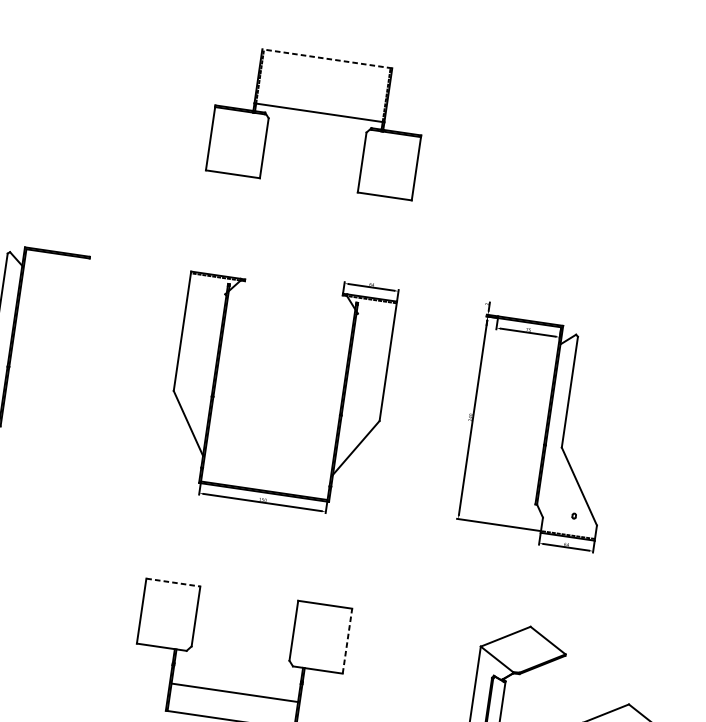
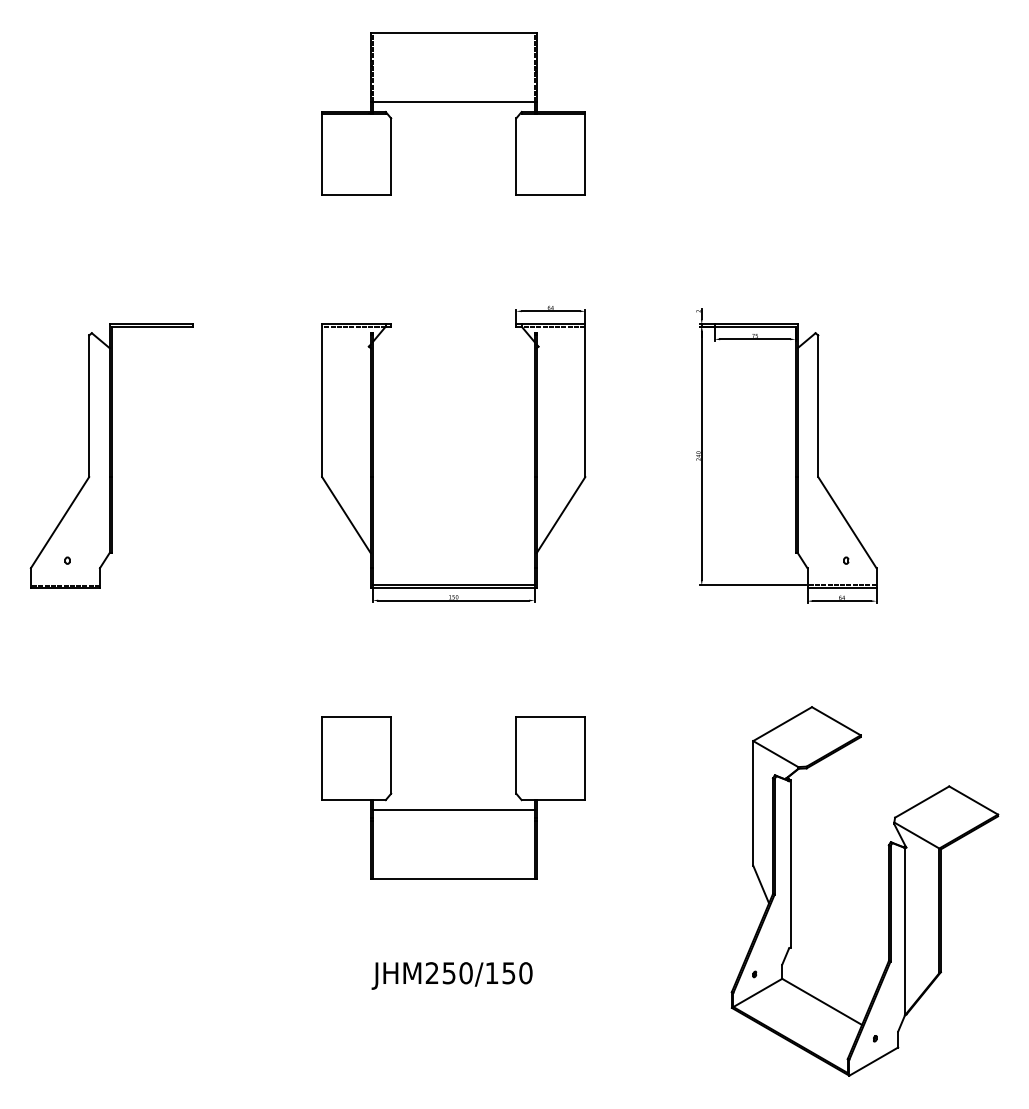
line: (327, 59) -> (453, 33), dashed -> solid
line: (173, 582) -> (356, 717), dashed -> solid
line: (347, 641) -> (585, 758), dashed -> solid
line: (234, 692) -> (453, 809), moved

